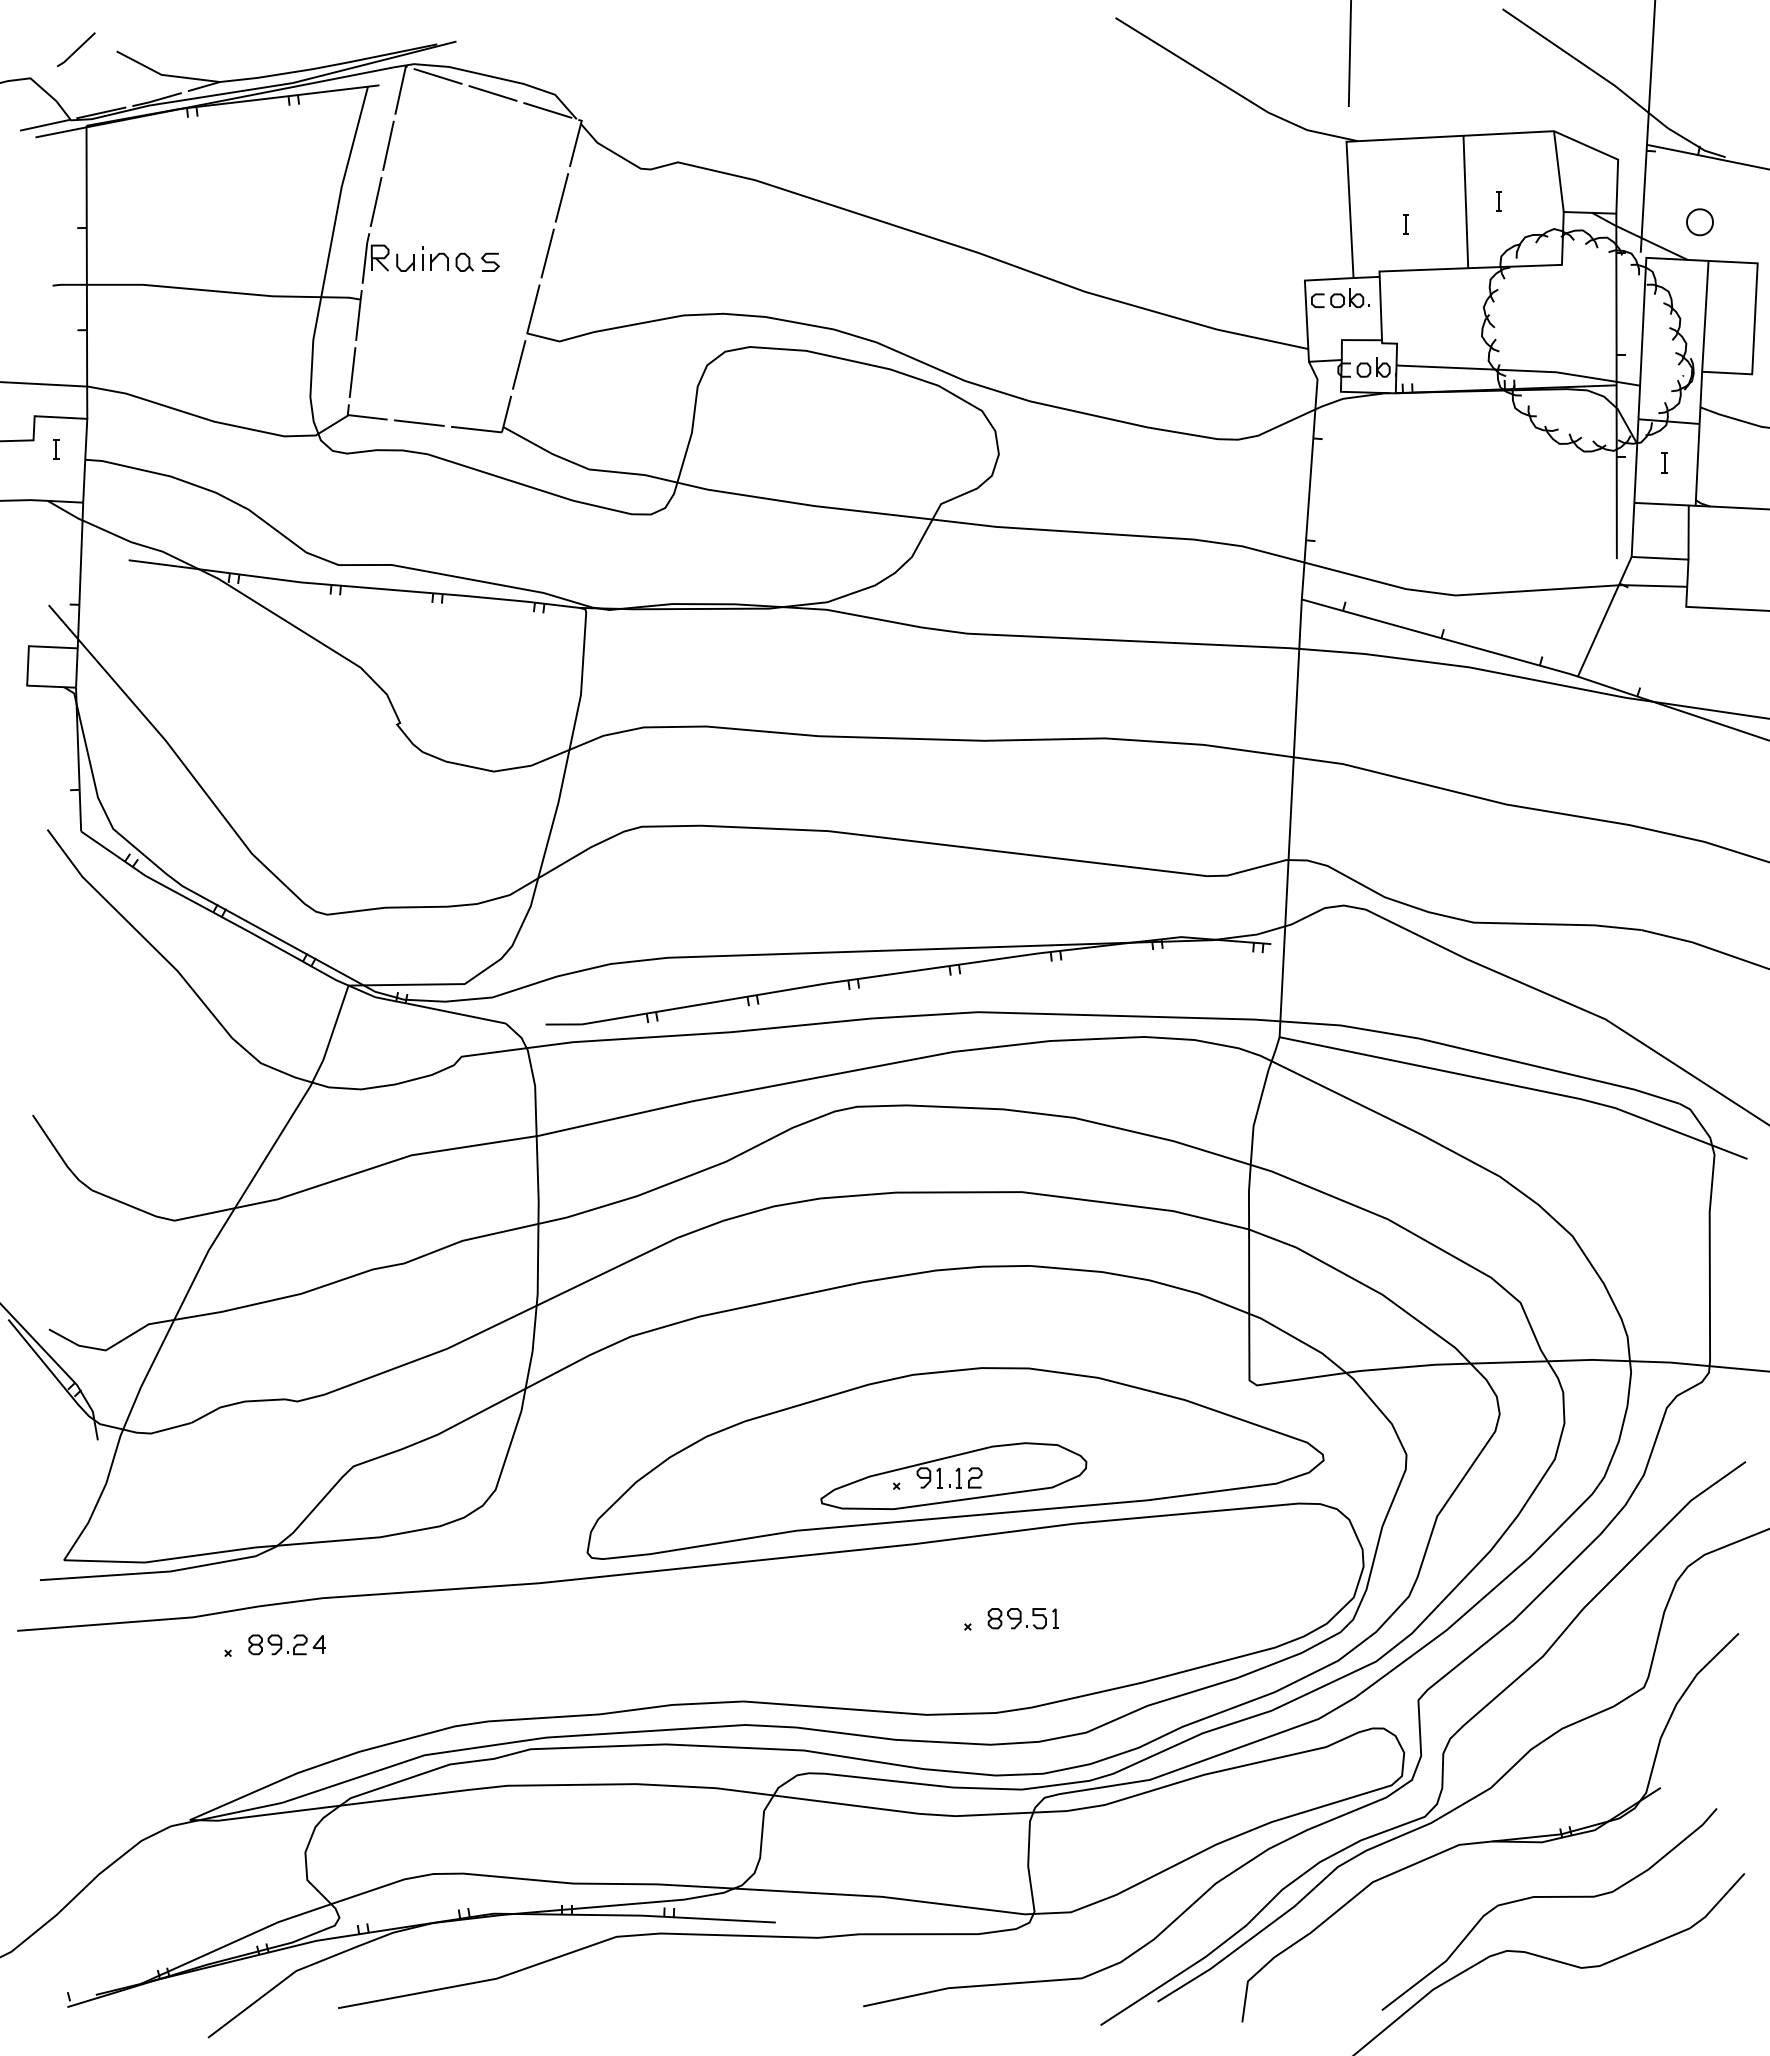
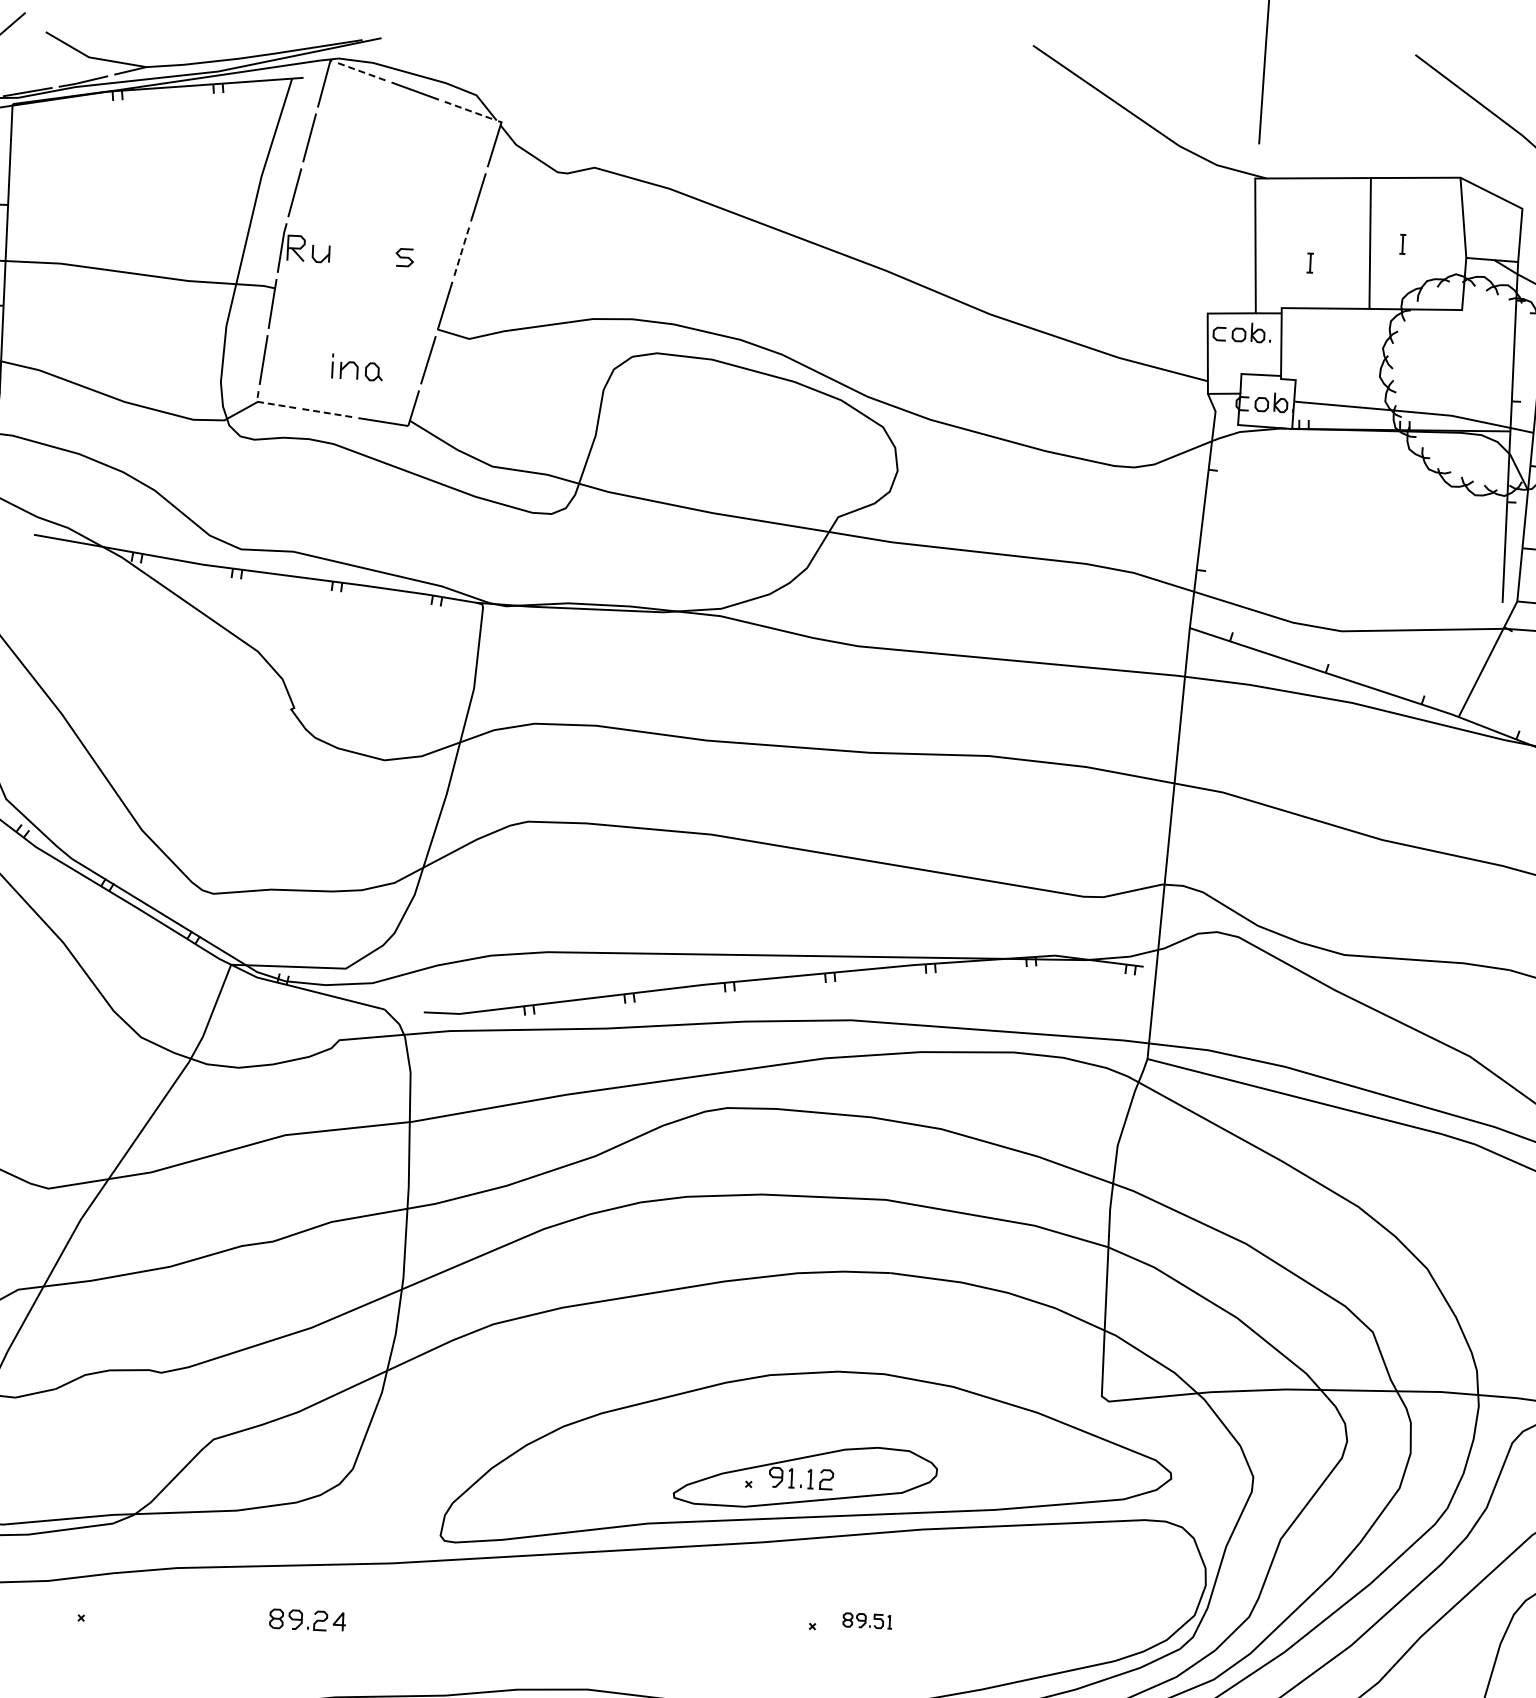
line: (438, 76) -> (362, 71), solid -> dashed
line: (547, 110) -> (468, 110), solid -> dashed
line: (547, 253) -> (461, 251), solid -> dashed
part: (447, 258) -> (357, 367), moved
line: (361, 416) -> (270, 403), solid -> dashed
line: (419, 423) -> (327, 413), solid -> dashed
part: (1022, 1618) -> (866, 1620), size x0.7
part: (286, 1644) -> (307, 1619), moved

